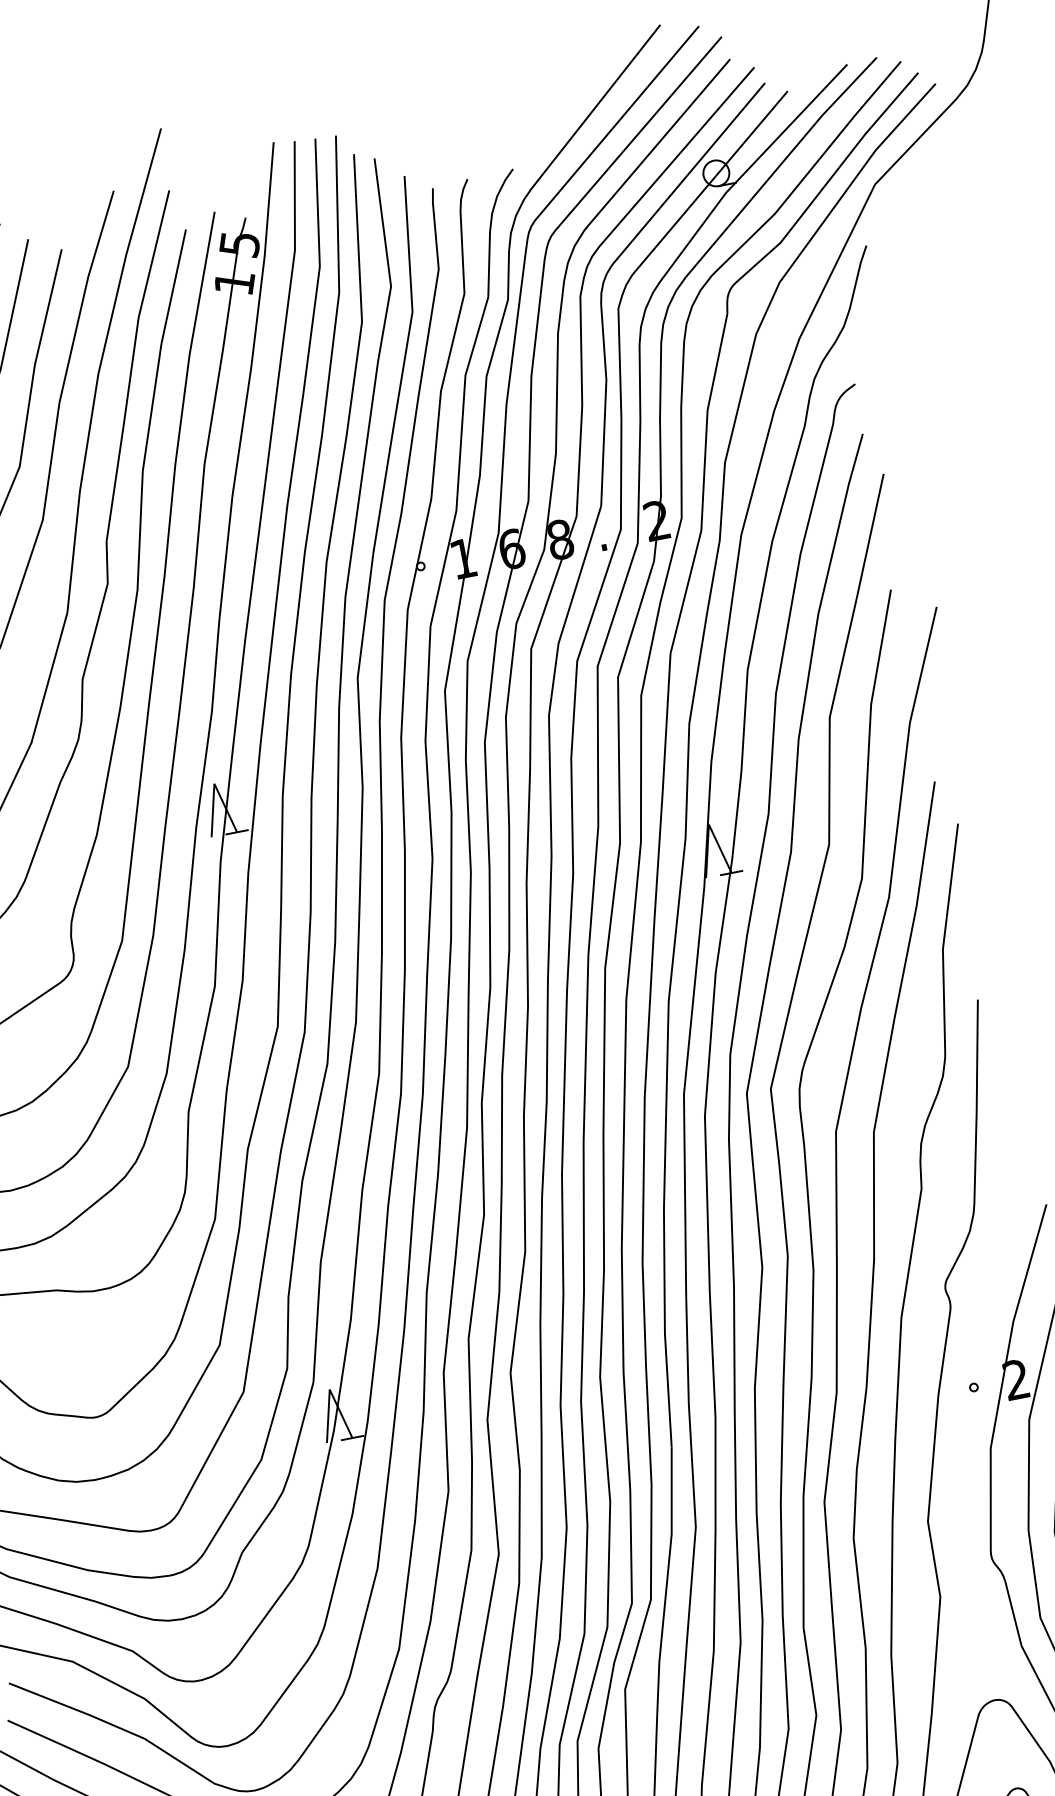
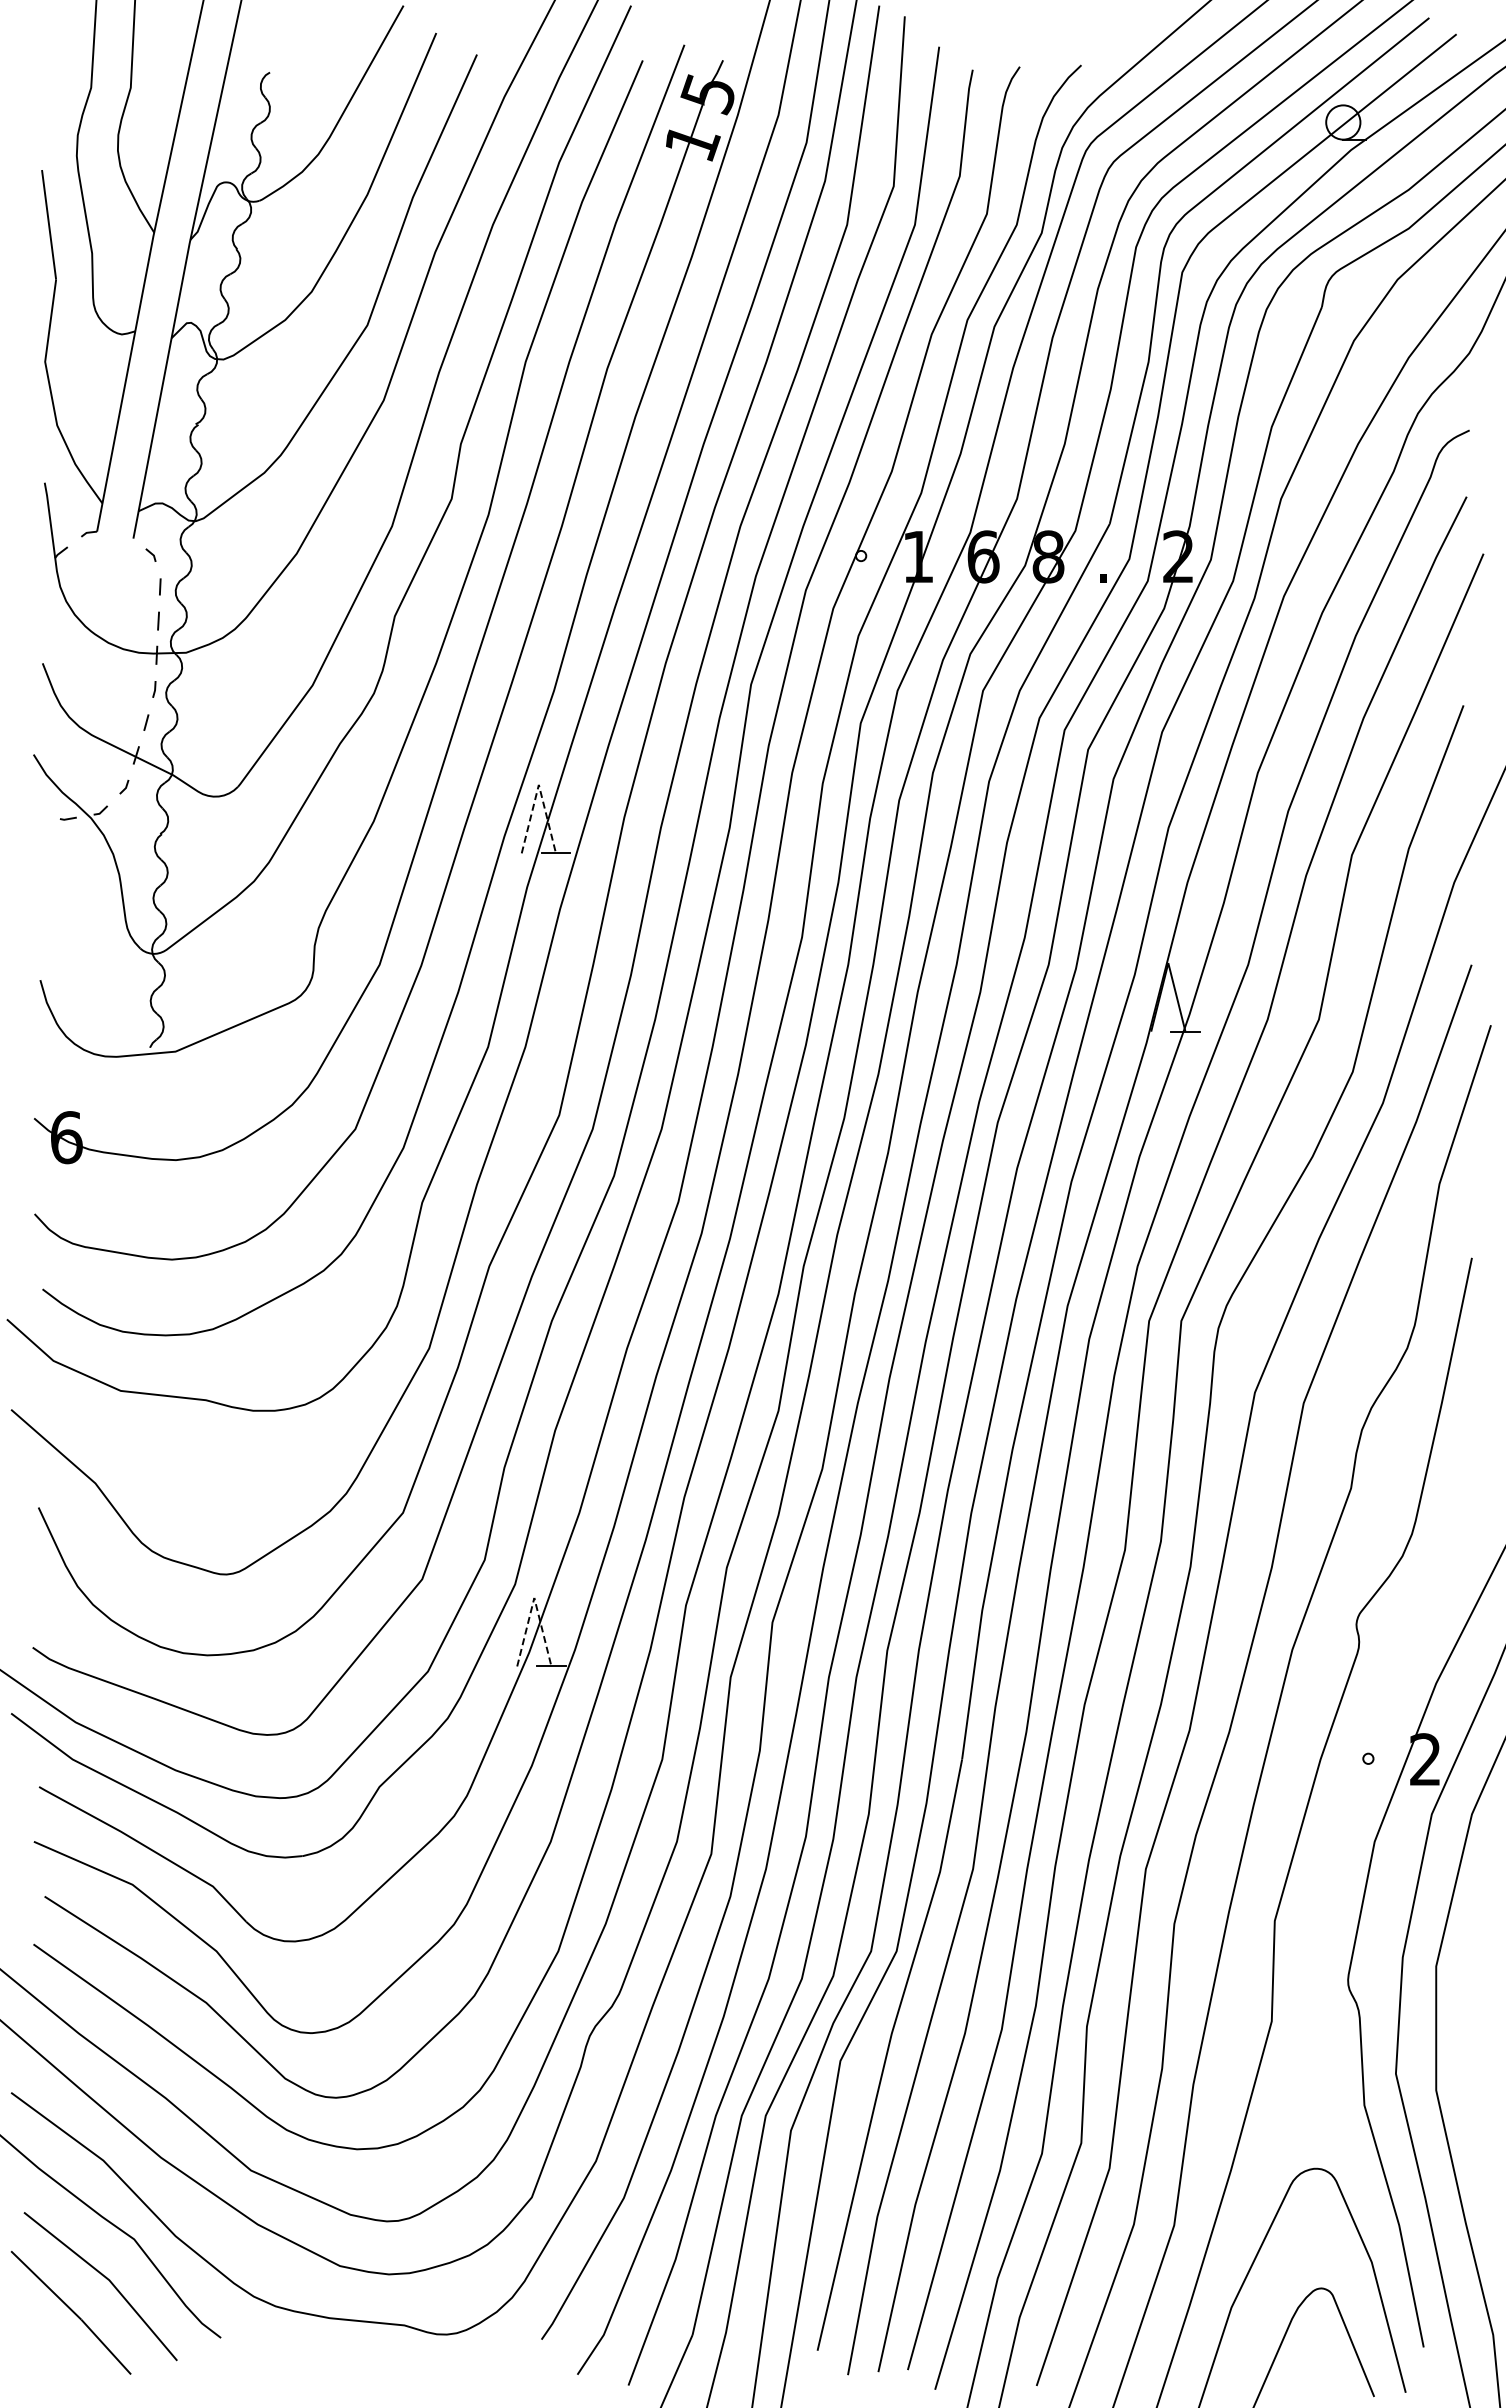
line: (214, 783) -> (538, 784), solid -> dashed
line: (329, 1389) -> (534, 1597), solid -> dashed

